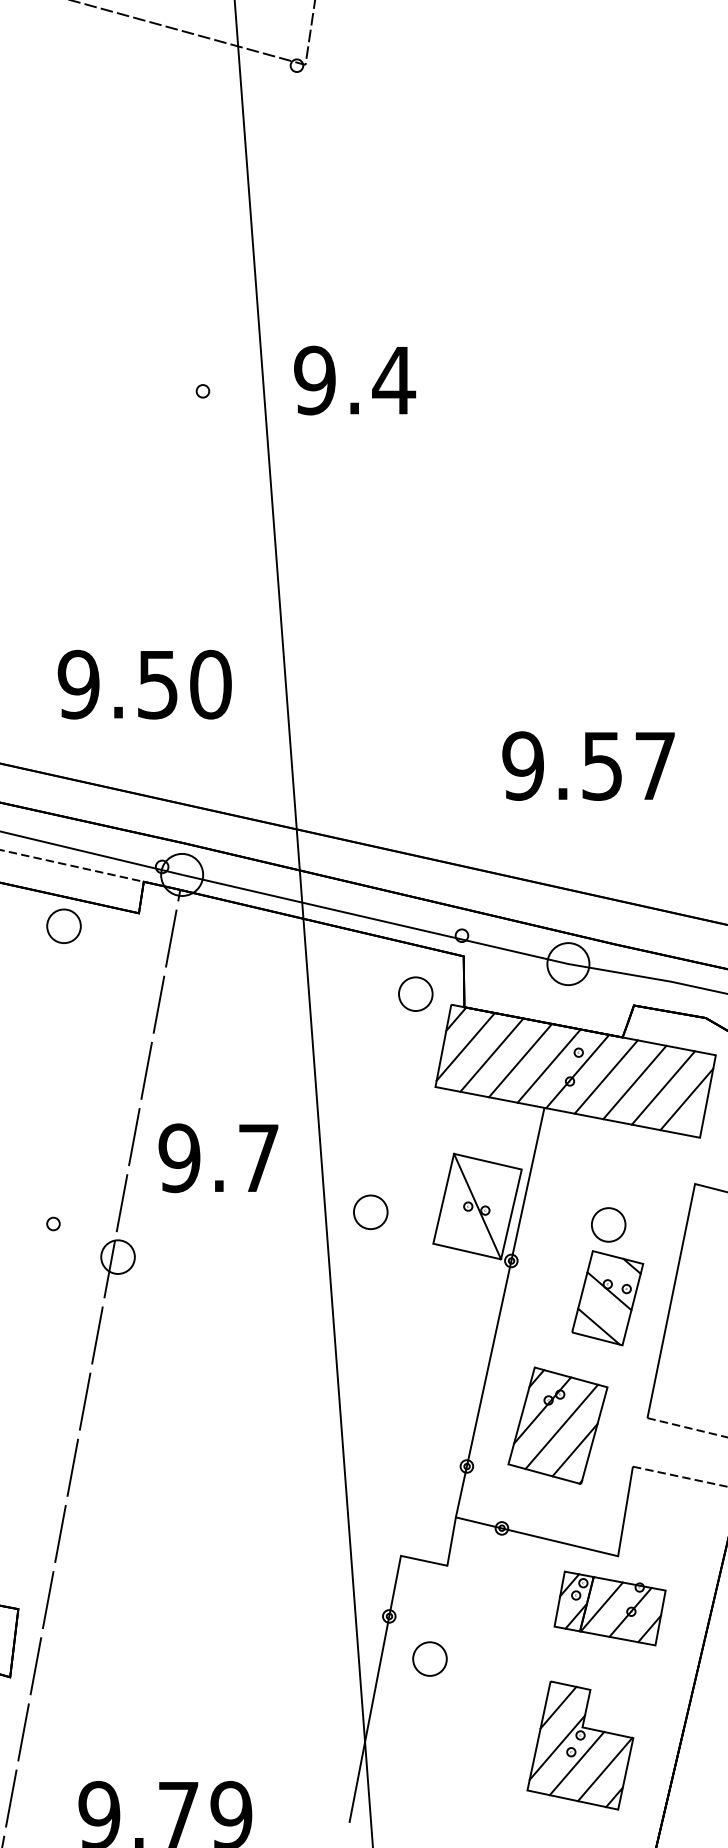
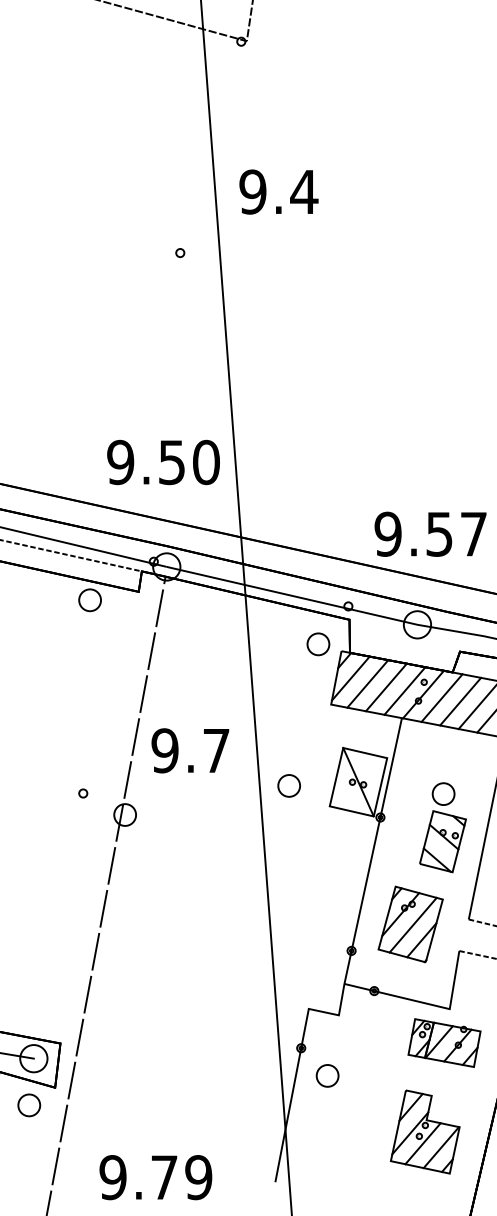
text: (354, 379) -> (278, 191), moved
text: (144, 684) -> (163, 462), moved
text: (588, 764) -> (430, 533), moved

